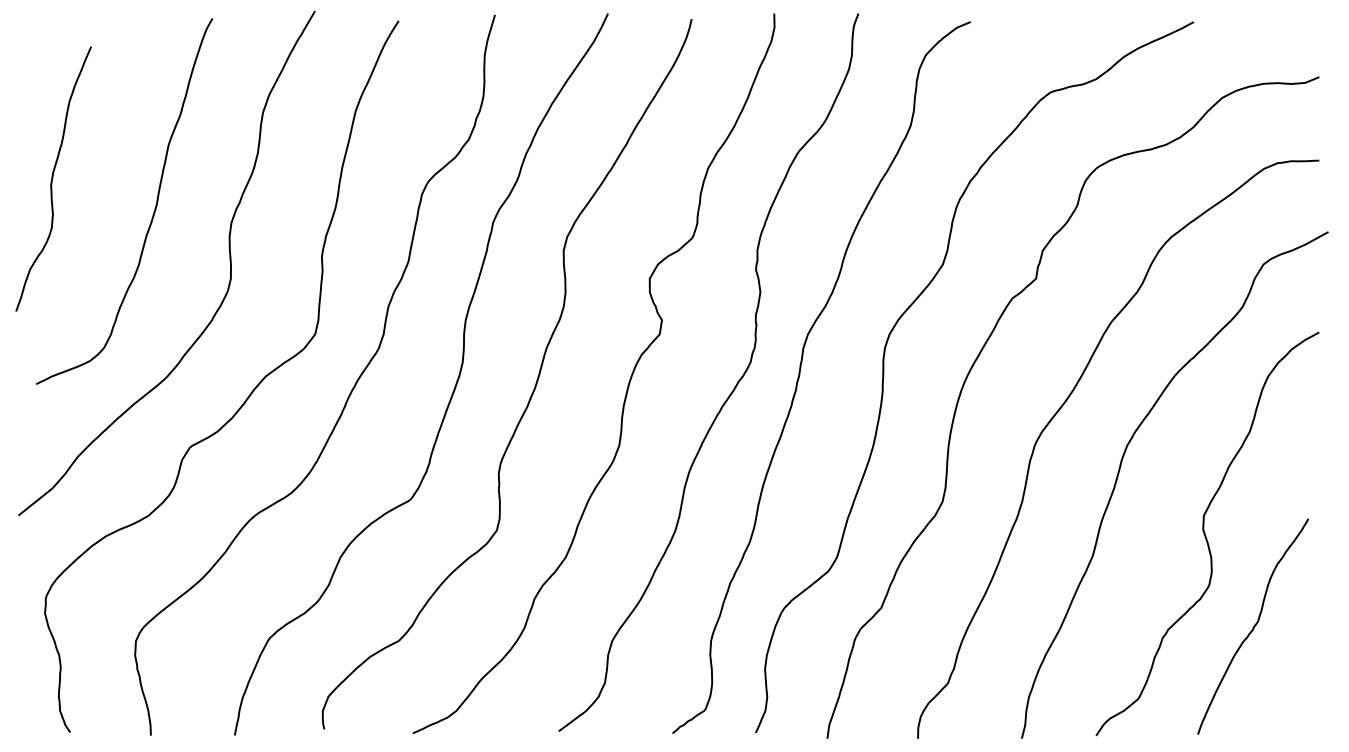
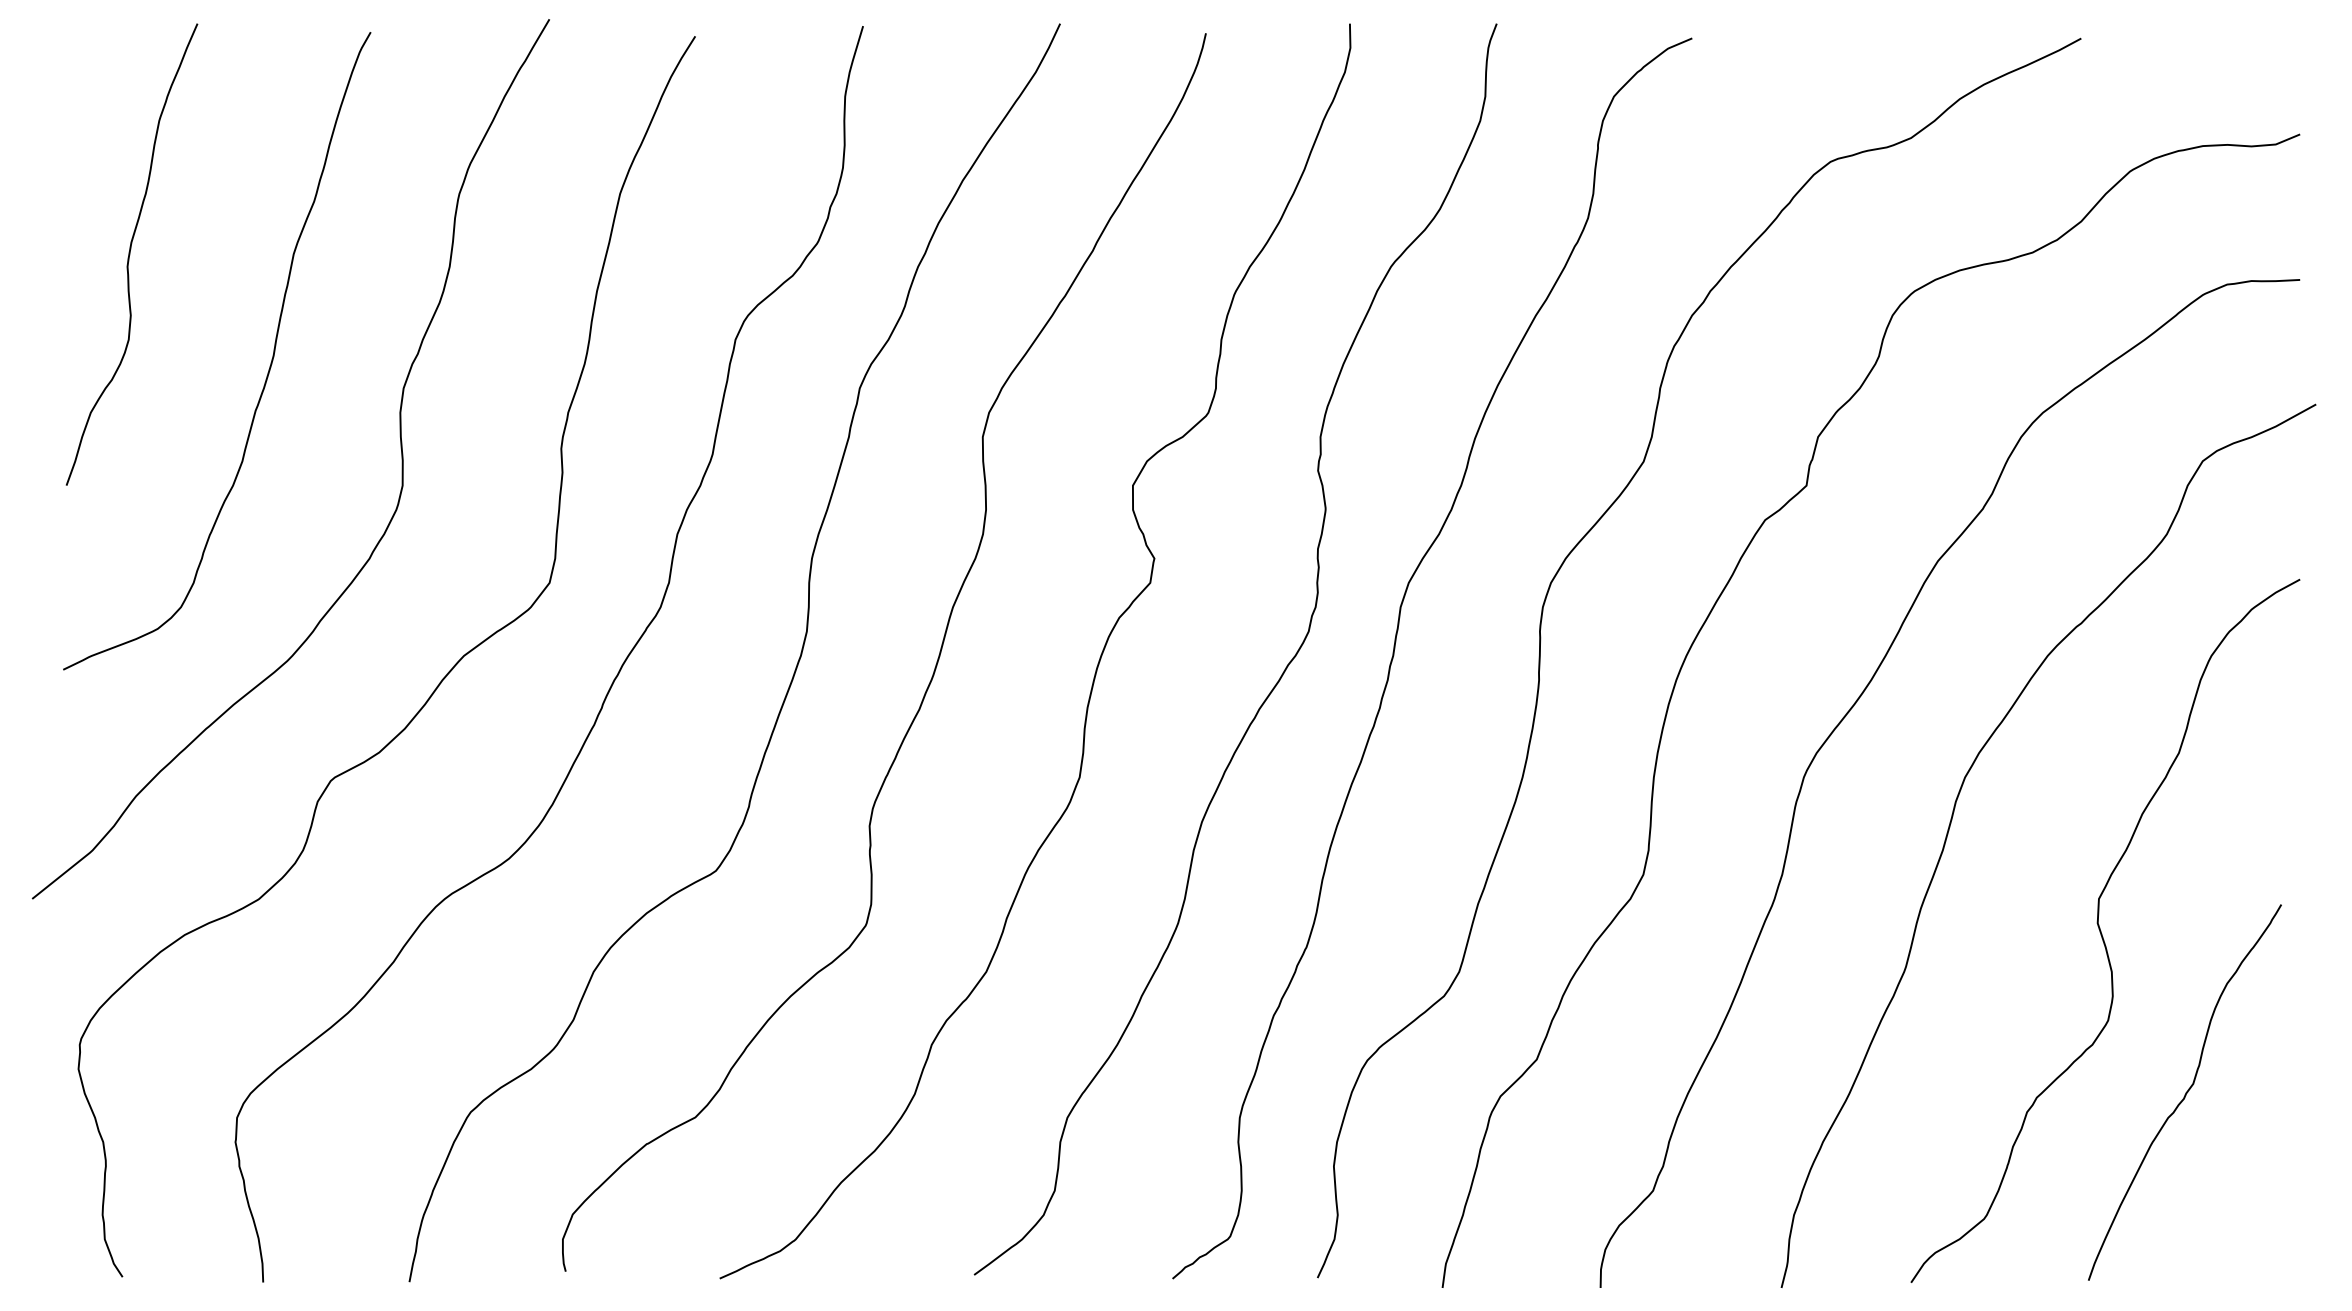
curve: (53, 178) -> (131, 253), moved

